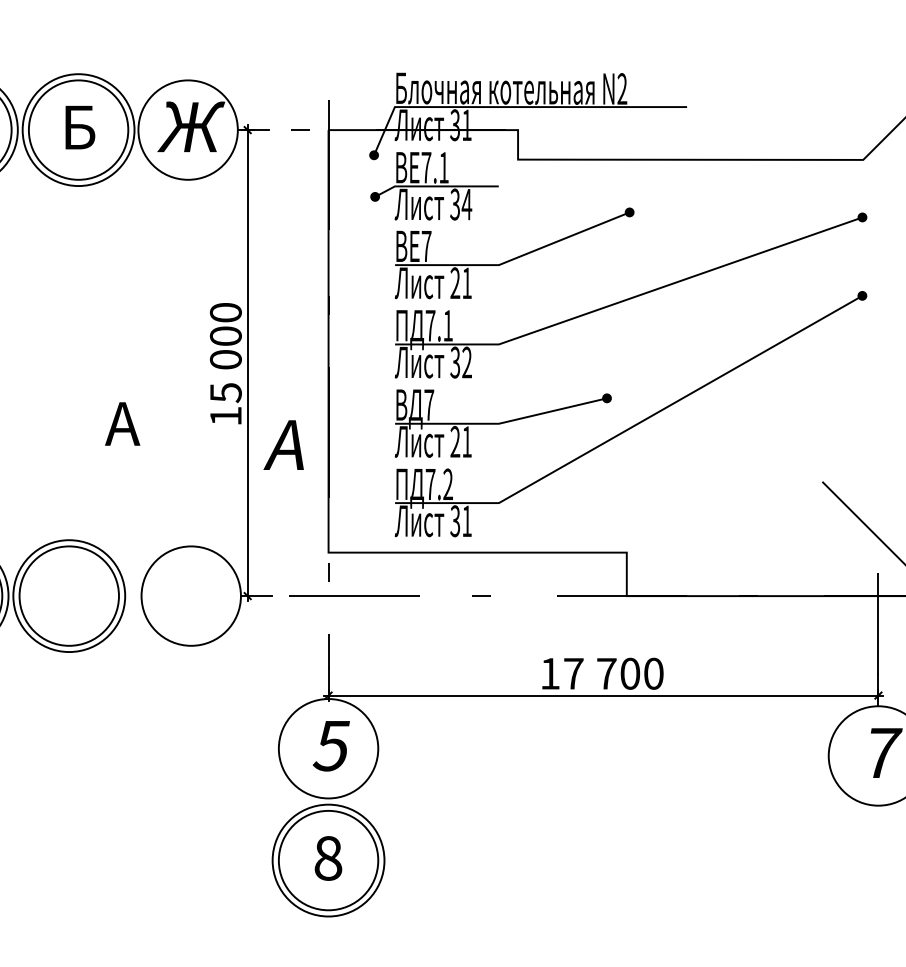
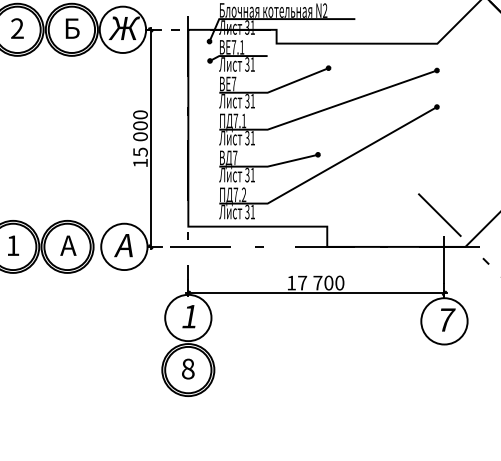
text: (466, 204) -> (252, 64), 34 -> 31
text: (455, 283) -> (247, 101), 21 -> 31
text: (466, 361) -> (252, 137), 32 -> 31
text: (122, 423) -> (68, 245), moved
text: (455, 442) -> (247, 175), 21 -> 31
text: (283, 444) -> (123, 245), moved
text: (331, 745) -> (189, 316), 5 -> 1

